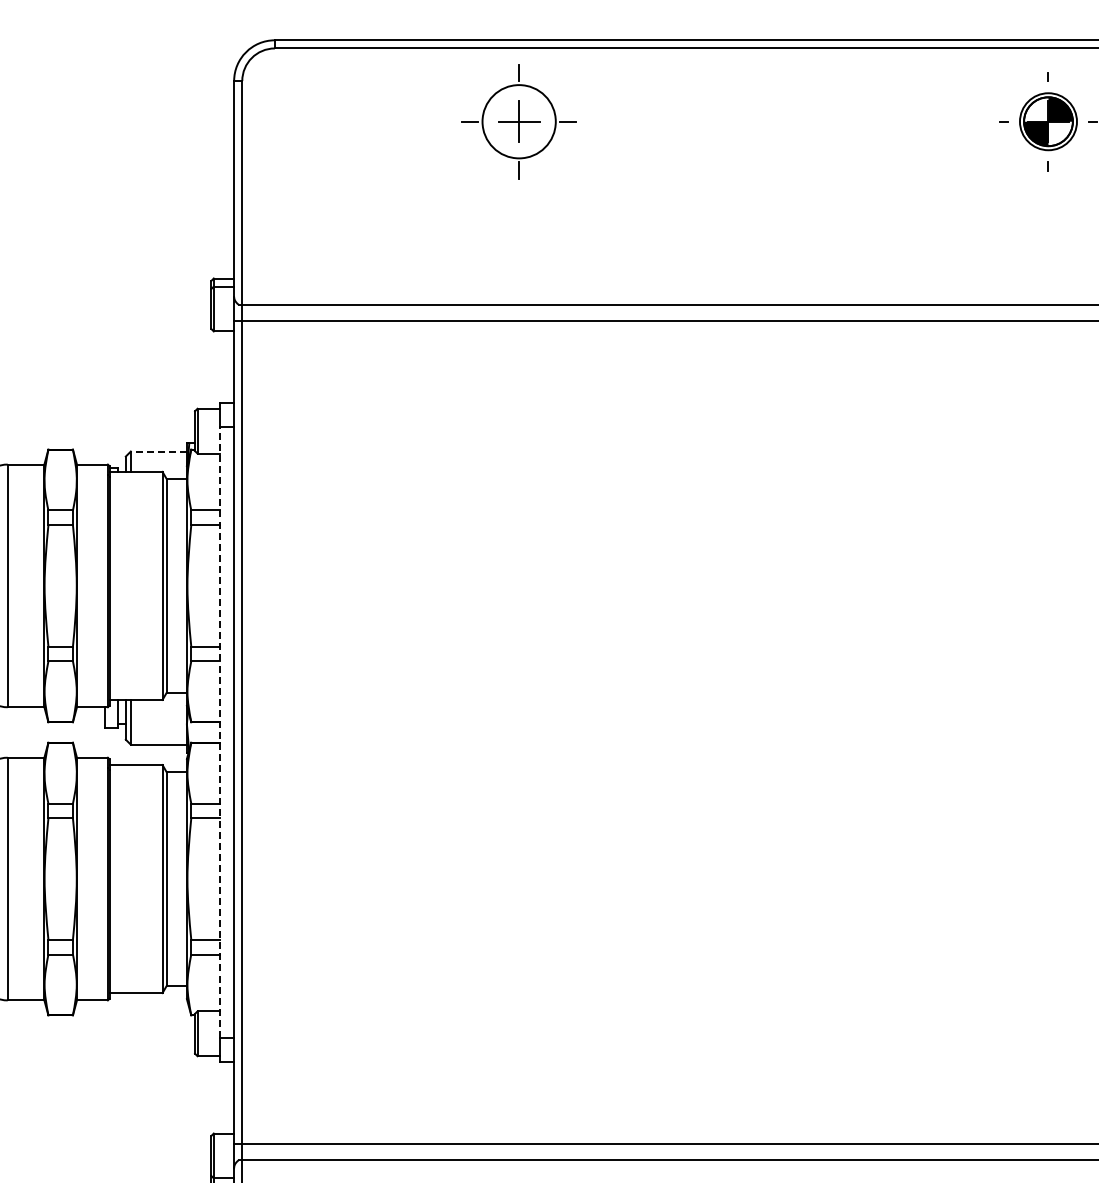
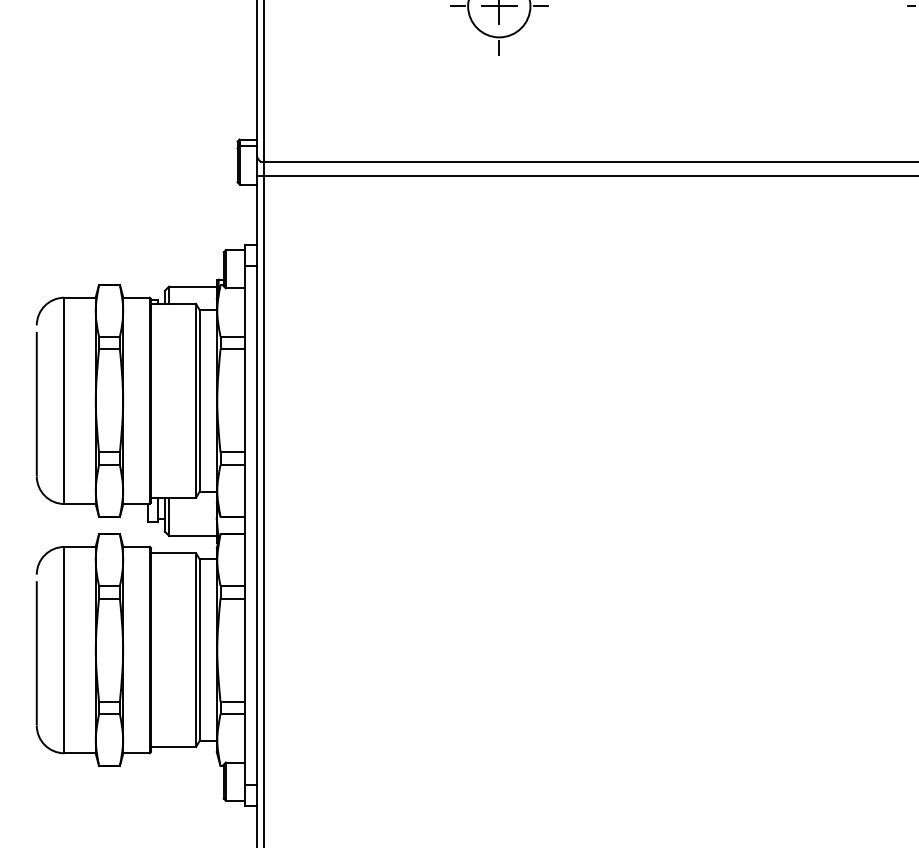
line: (158, 451) -> (192, 286), dashed -> solid
line: (219, 732) -> (244, 525), dashed -> solid

